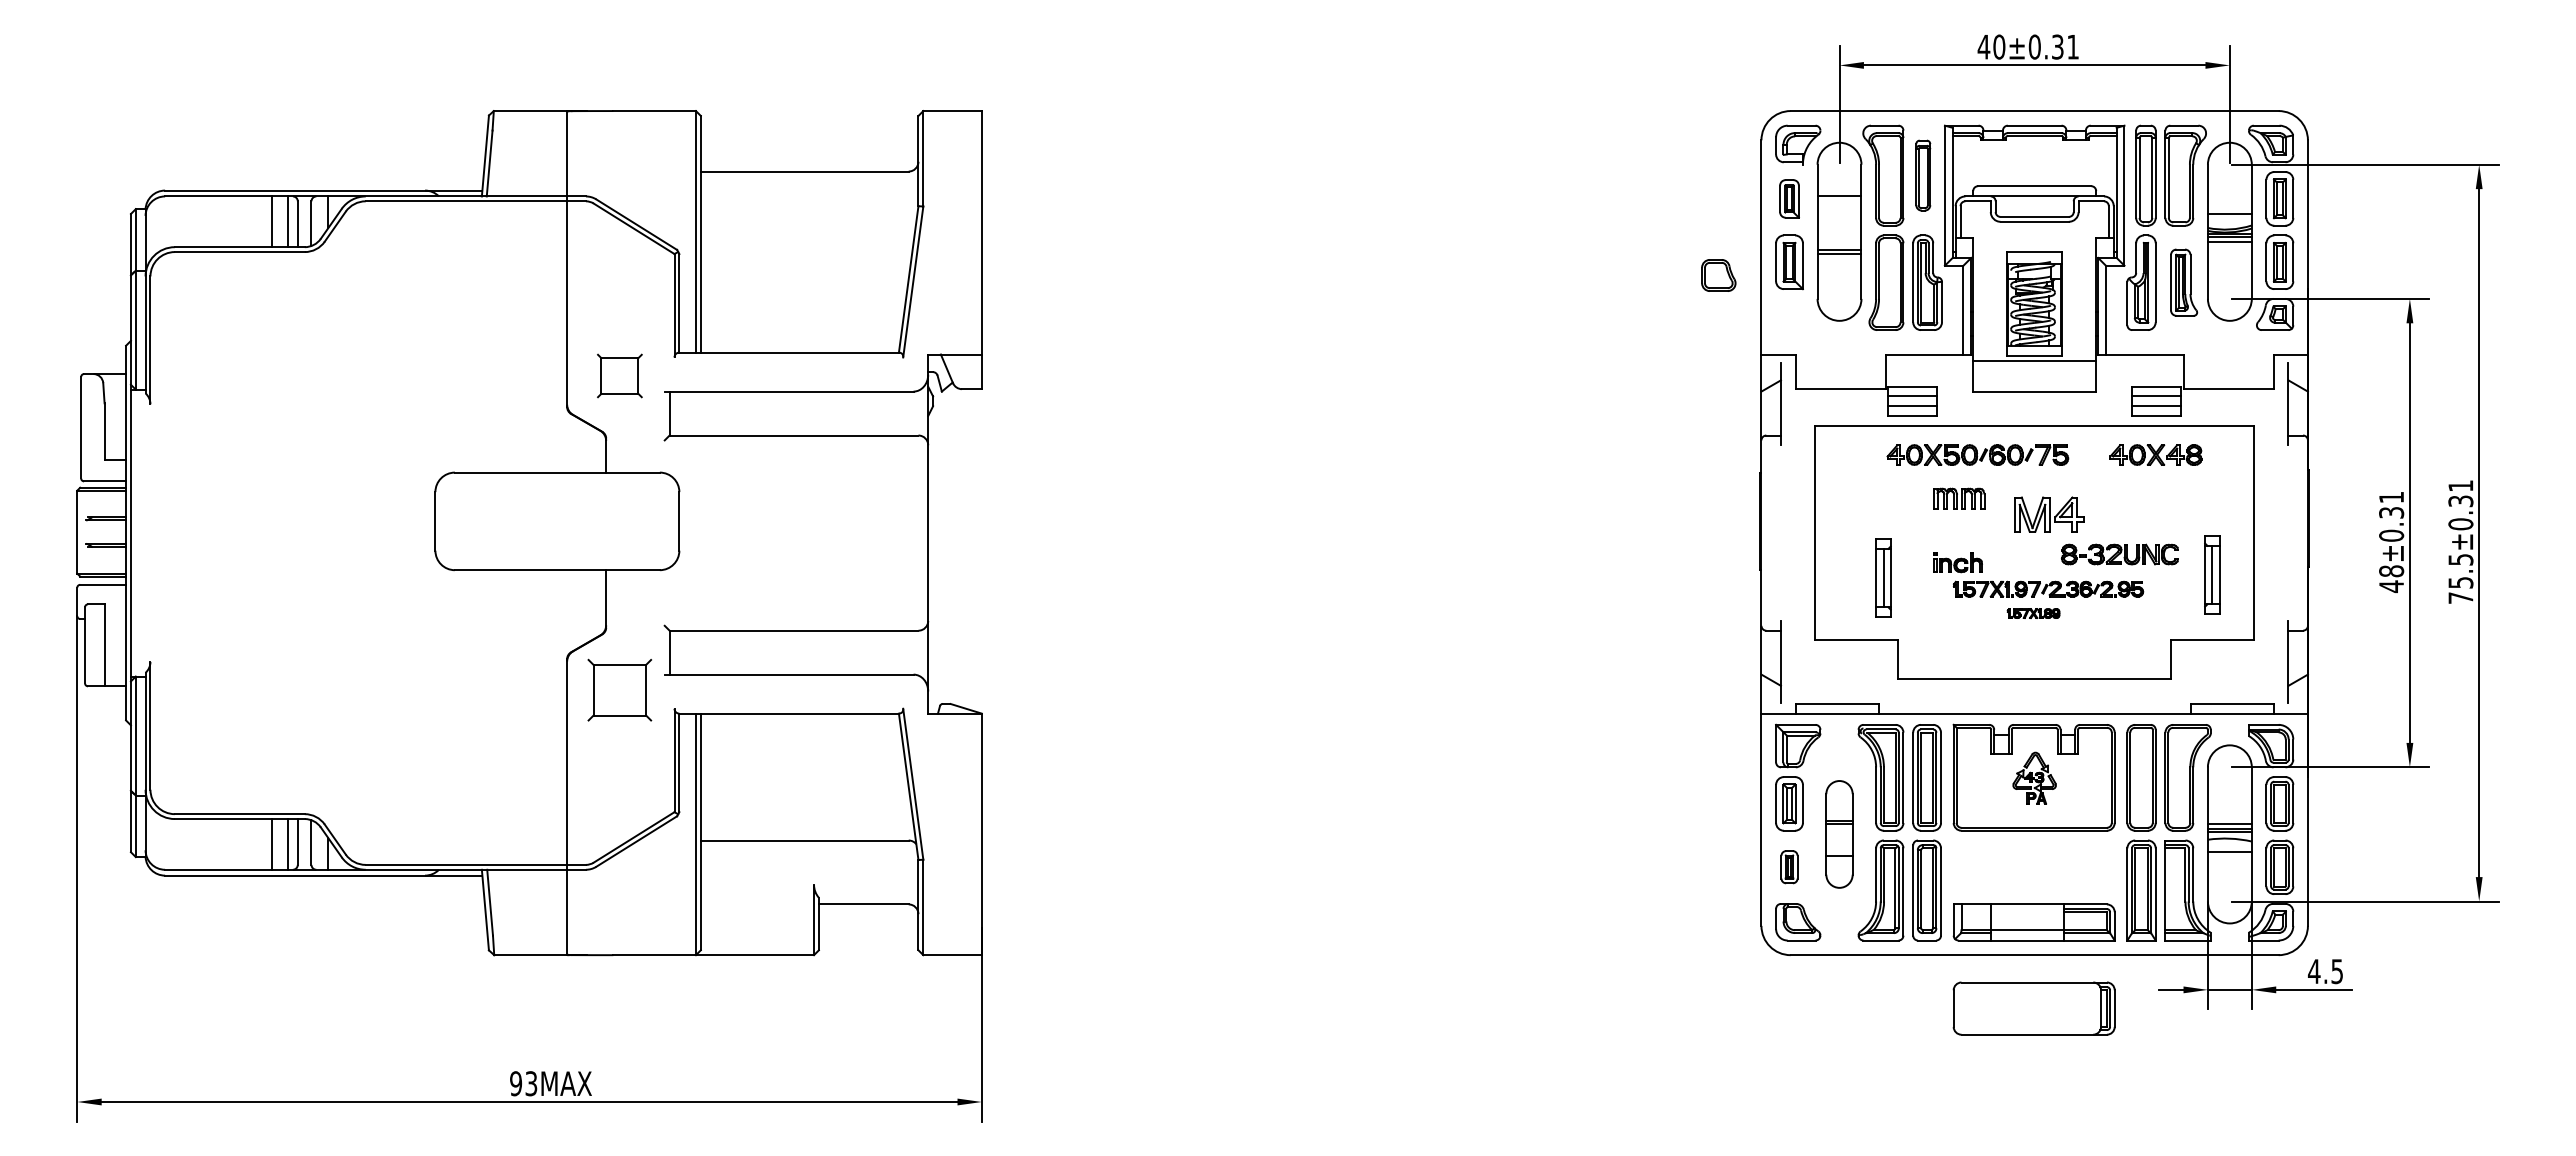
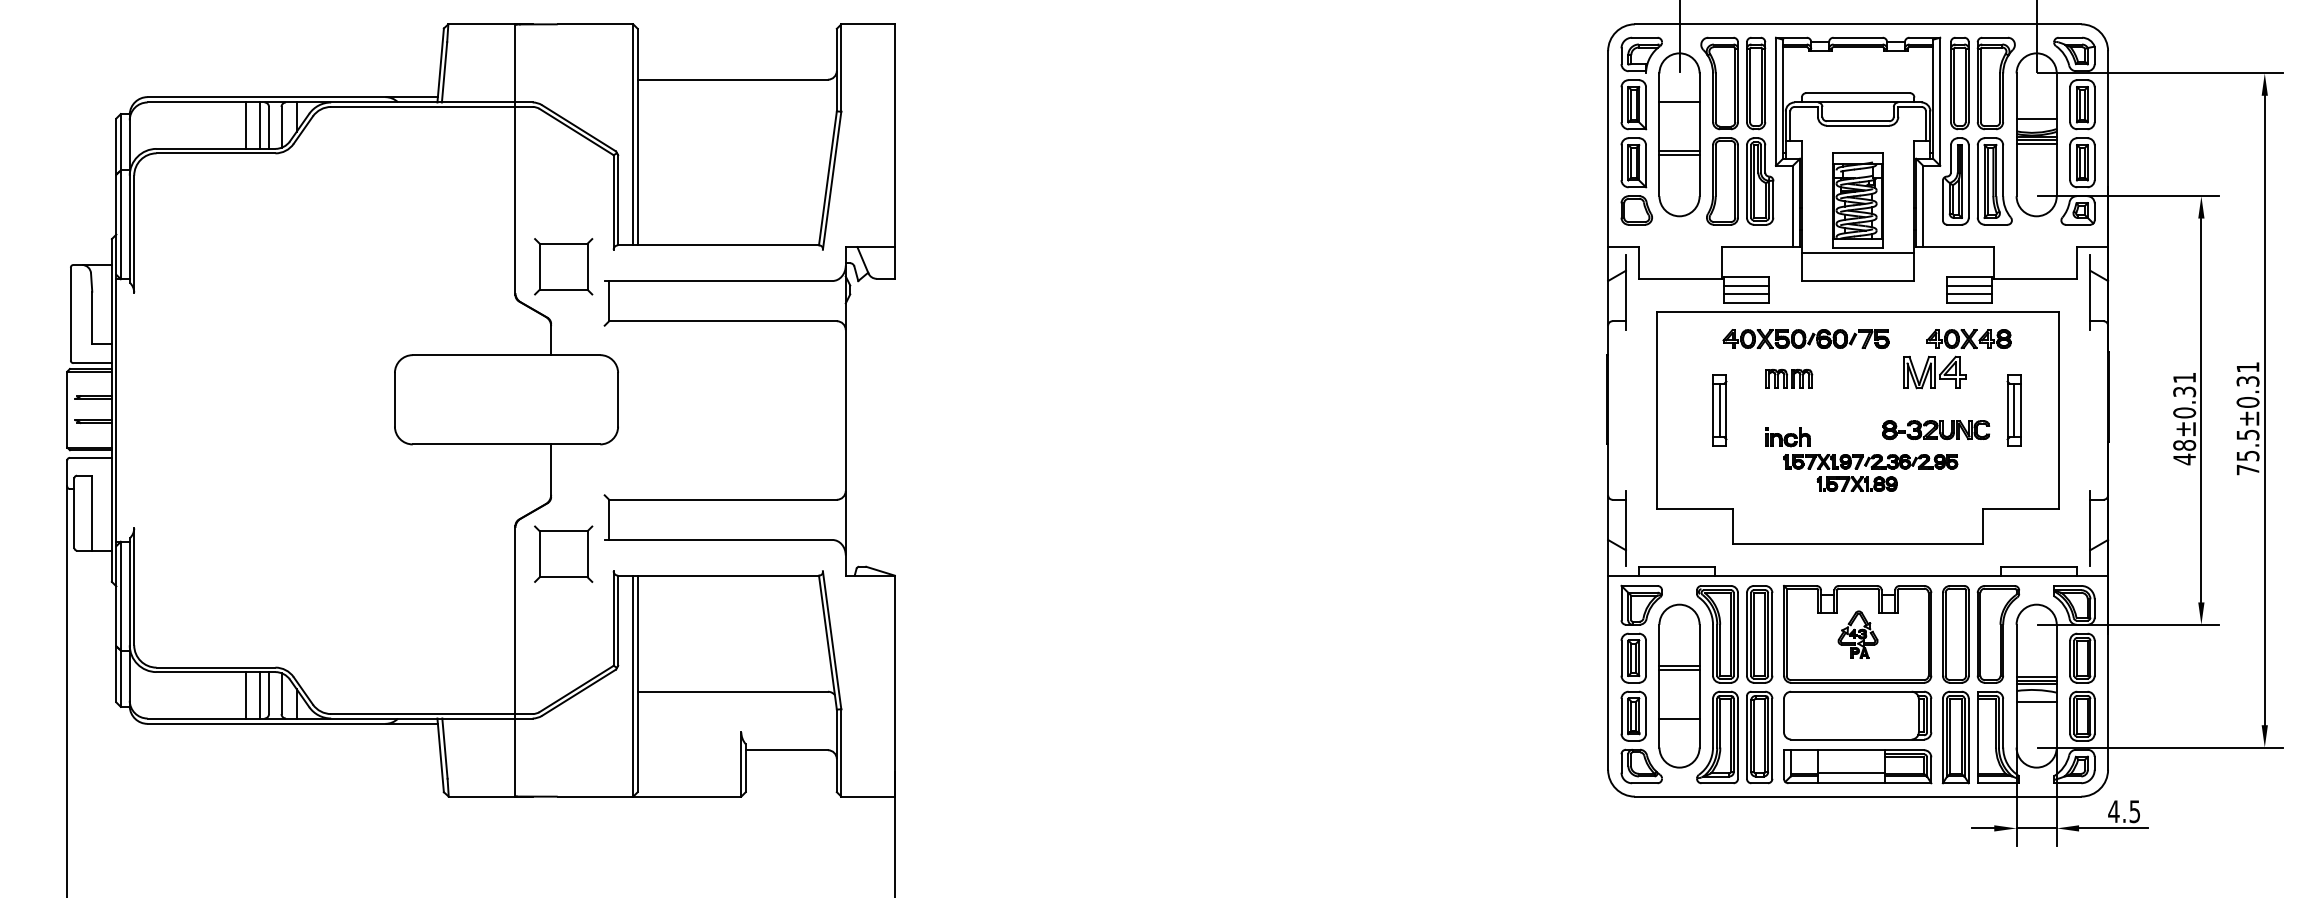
part: (1923, 175) -> (1756, 83), size x1.43
part: (1789, 198) -> (1633, 104), size x1.43
part: (1718, 275) -> (1636, 210), moved
part: (2183, 282) -> (1994, 181), size x1.43
part: (619, 375) -> (563, 266), size x1.43
part: (2049, 514) -> (1934, 372), moved
part: (2212, 574) -> (2014, 409), moved
part: (1883, 577) -> (1719, 409), moved
part: (2033, 613) -> (1857, 484), size x1.67
part: (1839, 834) -> (1679, 686), size x1.67
part: (1789, 866) -> (1633, 715), size x1.67
part: (2033, 1008) -> (1857, 715), moved

